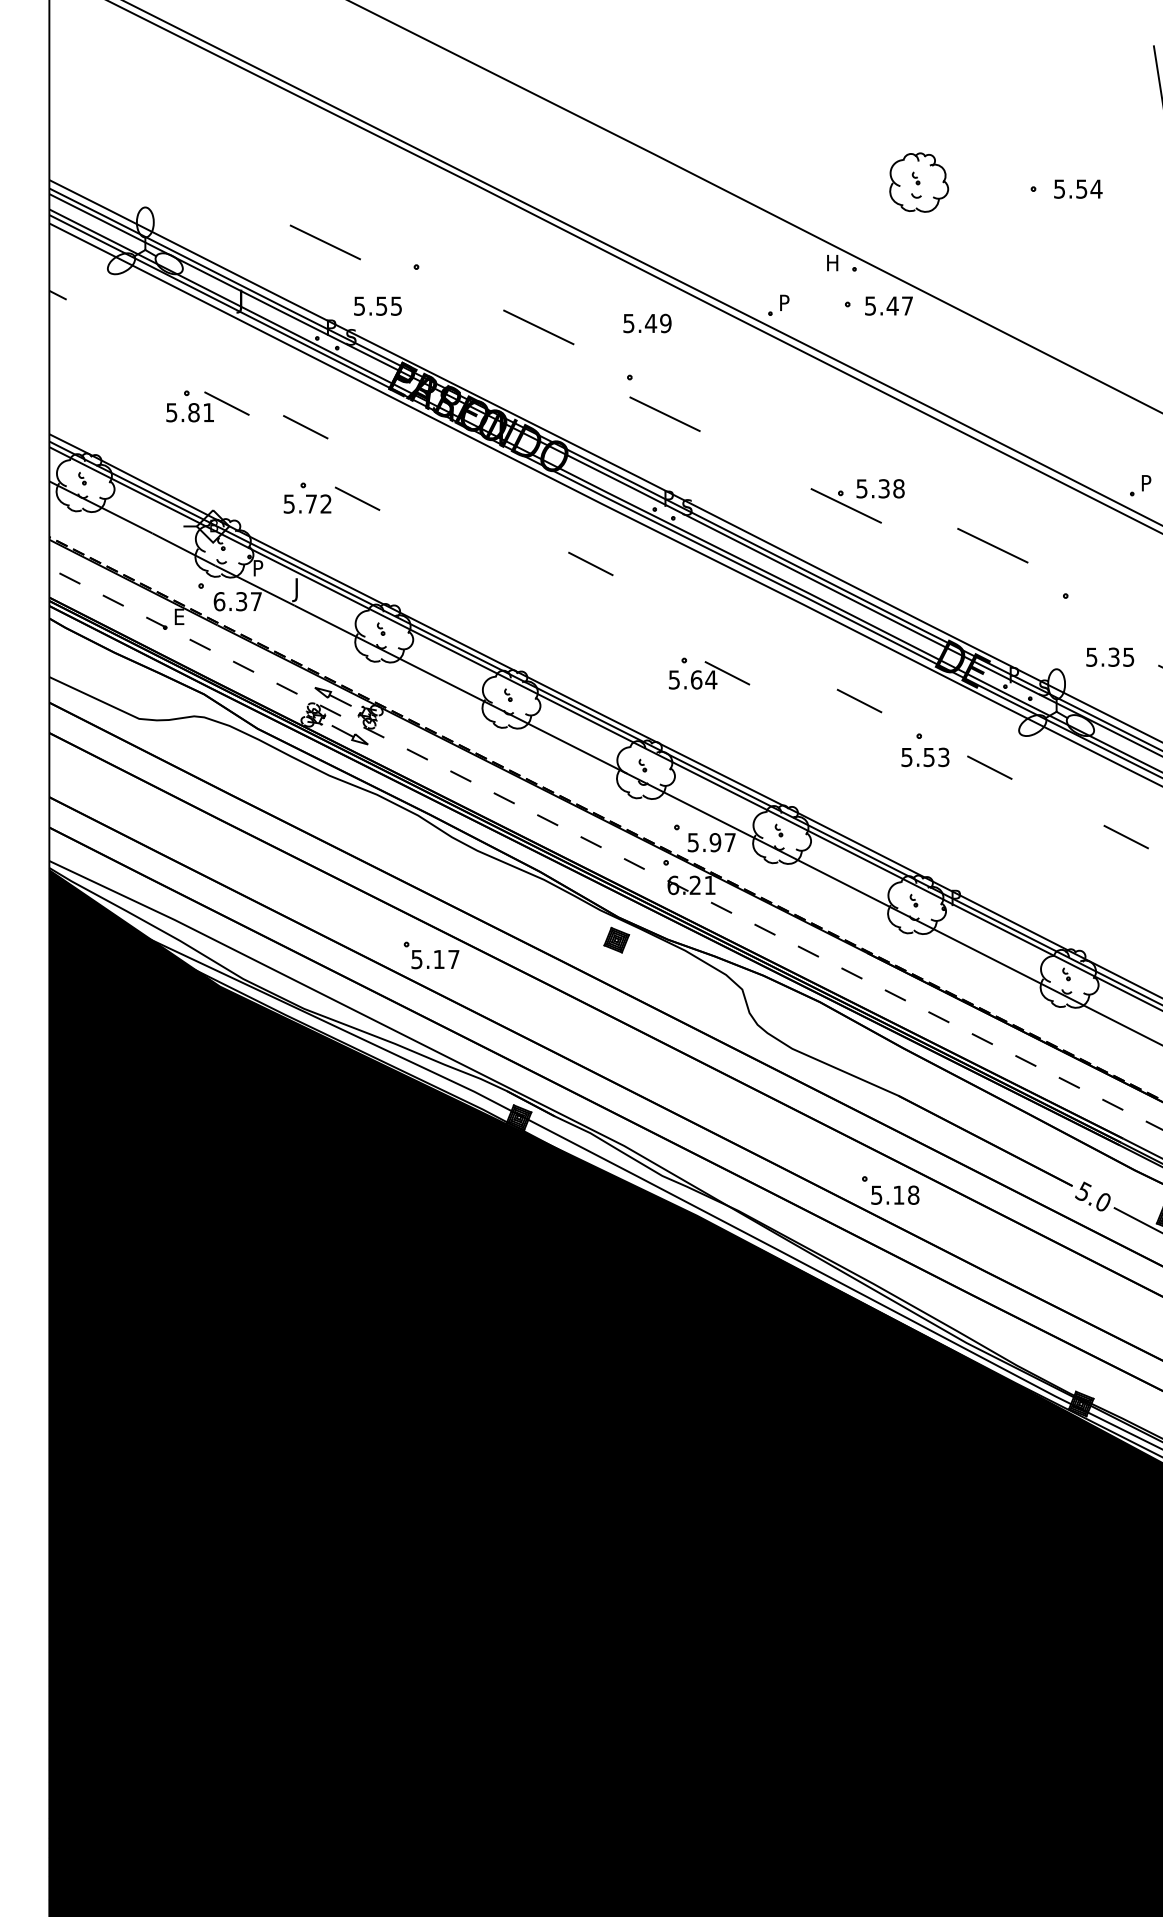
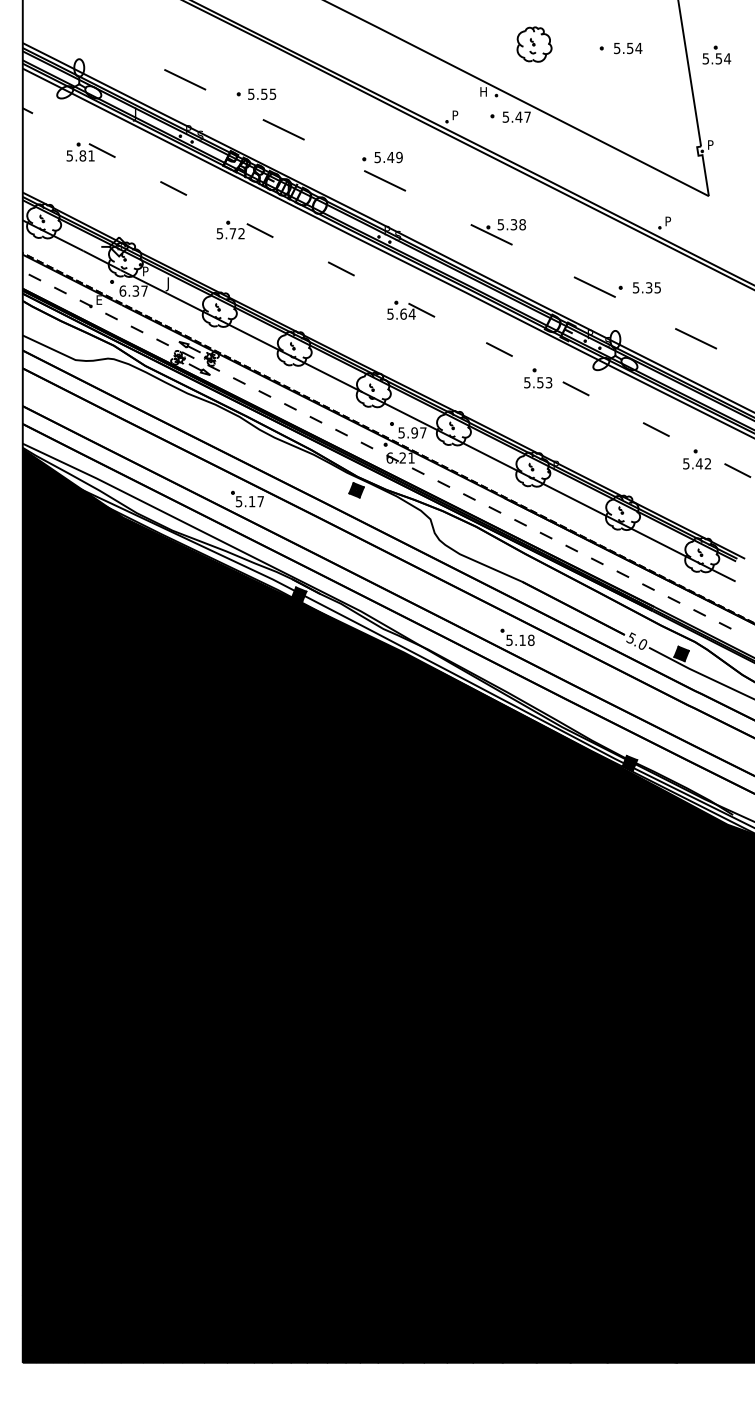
text: (378, 304) -> (262, 93), moved
text: (647, 323) -> (388, 157), moved
line: (538, 326) -> (283, 129), moved
part: (206, 405) -> (90, 151), moved
part: (331, 496) -> (244, 229), moved
line: (992, 544) -> (594, 286), moved
text: (1109, 656) -> (646, 287), moved
part: (710, 671) -> (411, 309), moved

